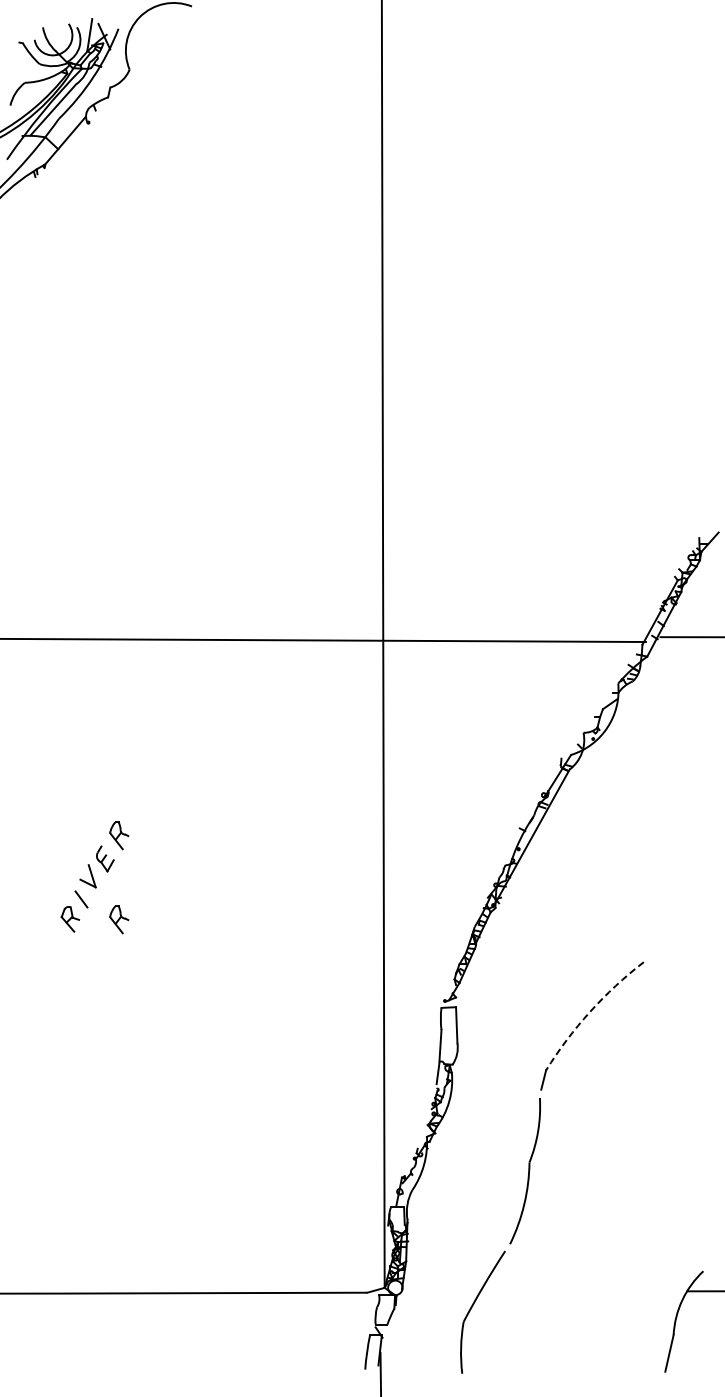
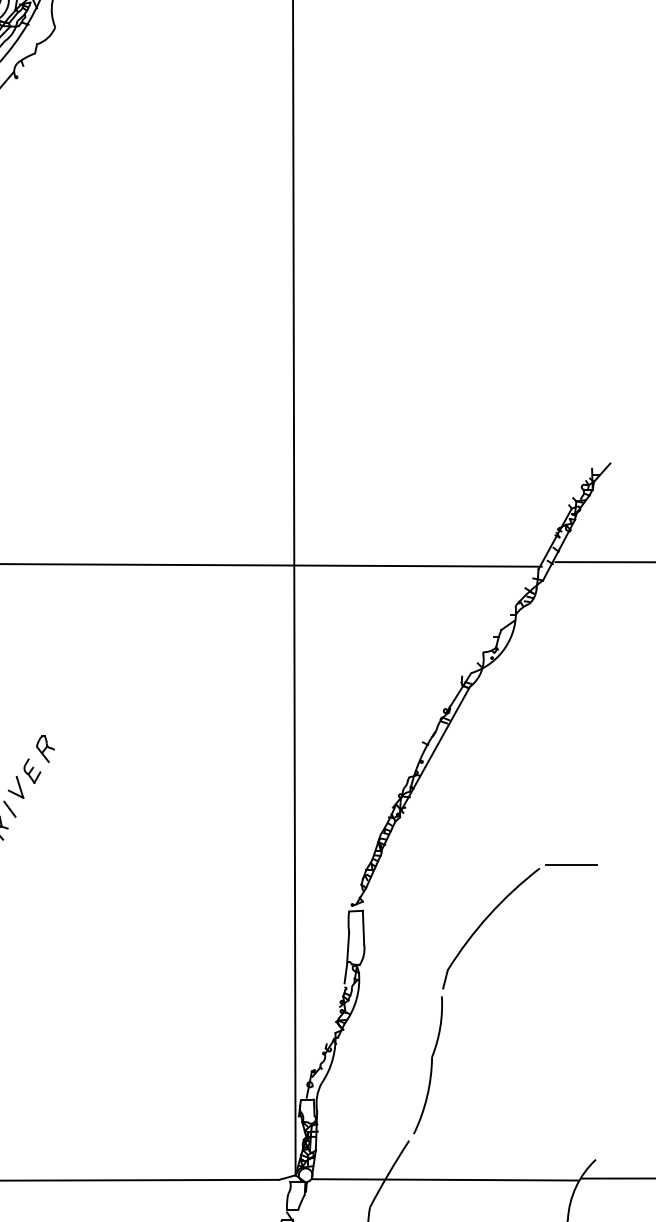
part: (119, 919) -> (45, 828), removed
line: (677, 958) -> (571, 864), added
arc: (590, 1011) -> (489, 914), dashed -> solid
line: (542, 1292) -> (444, 1179), added

